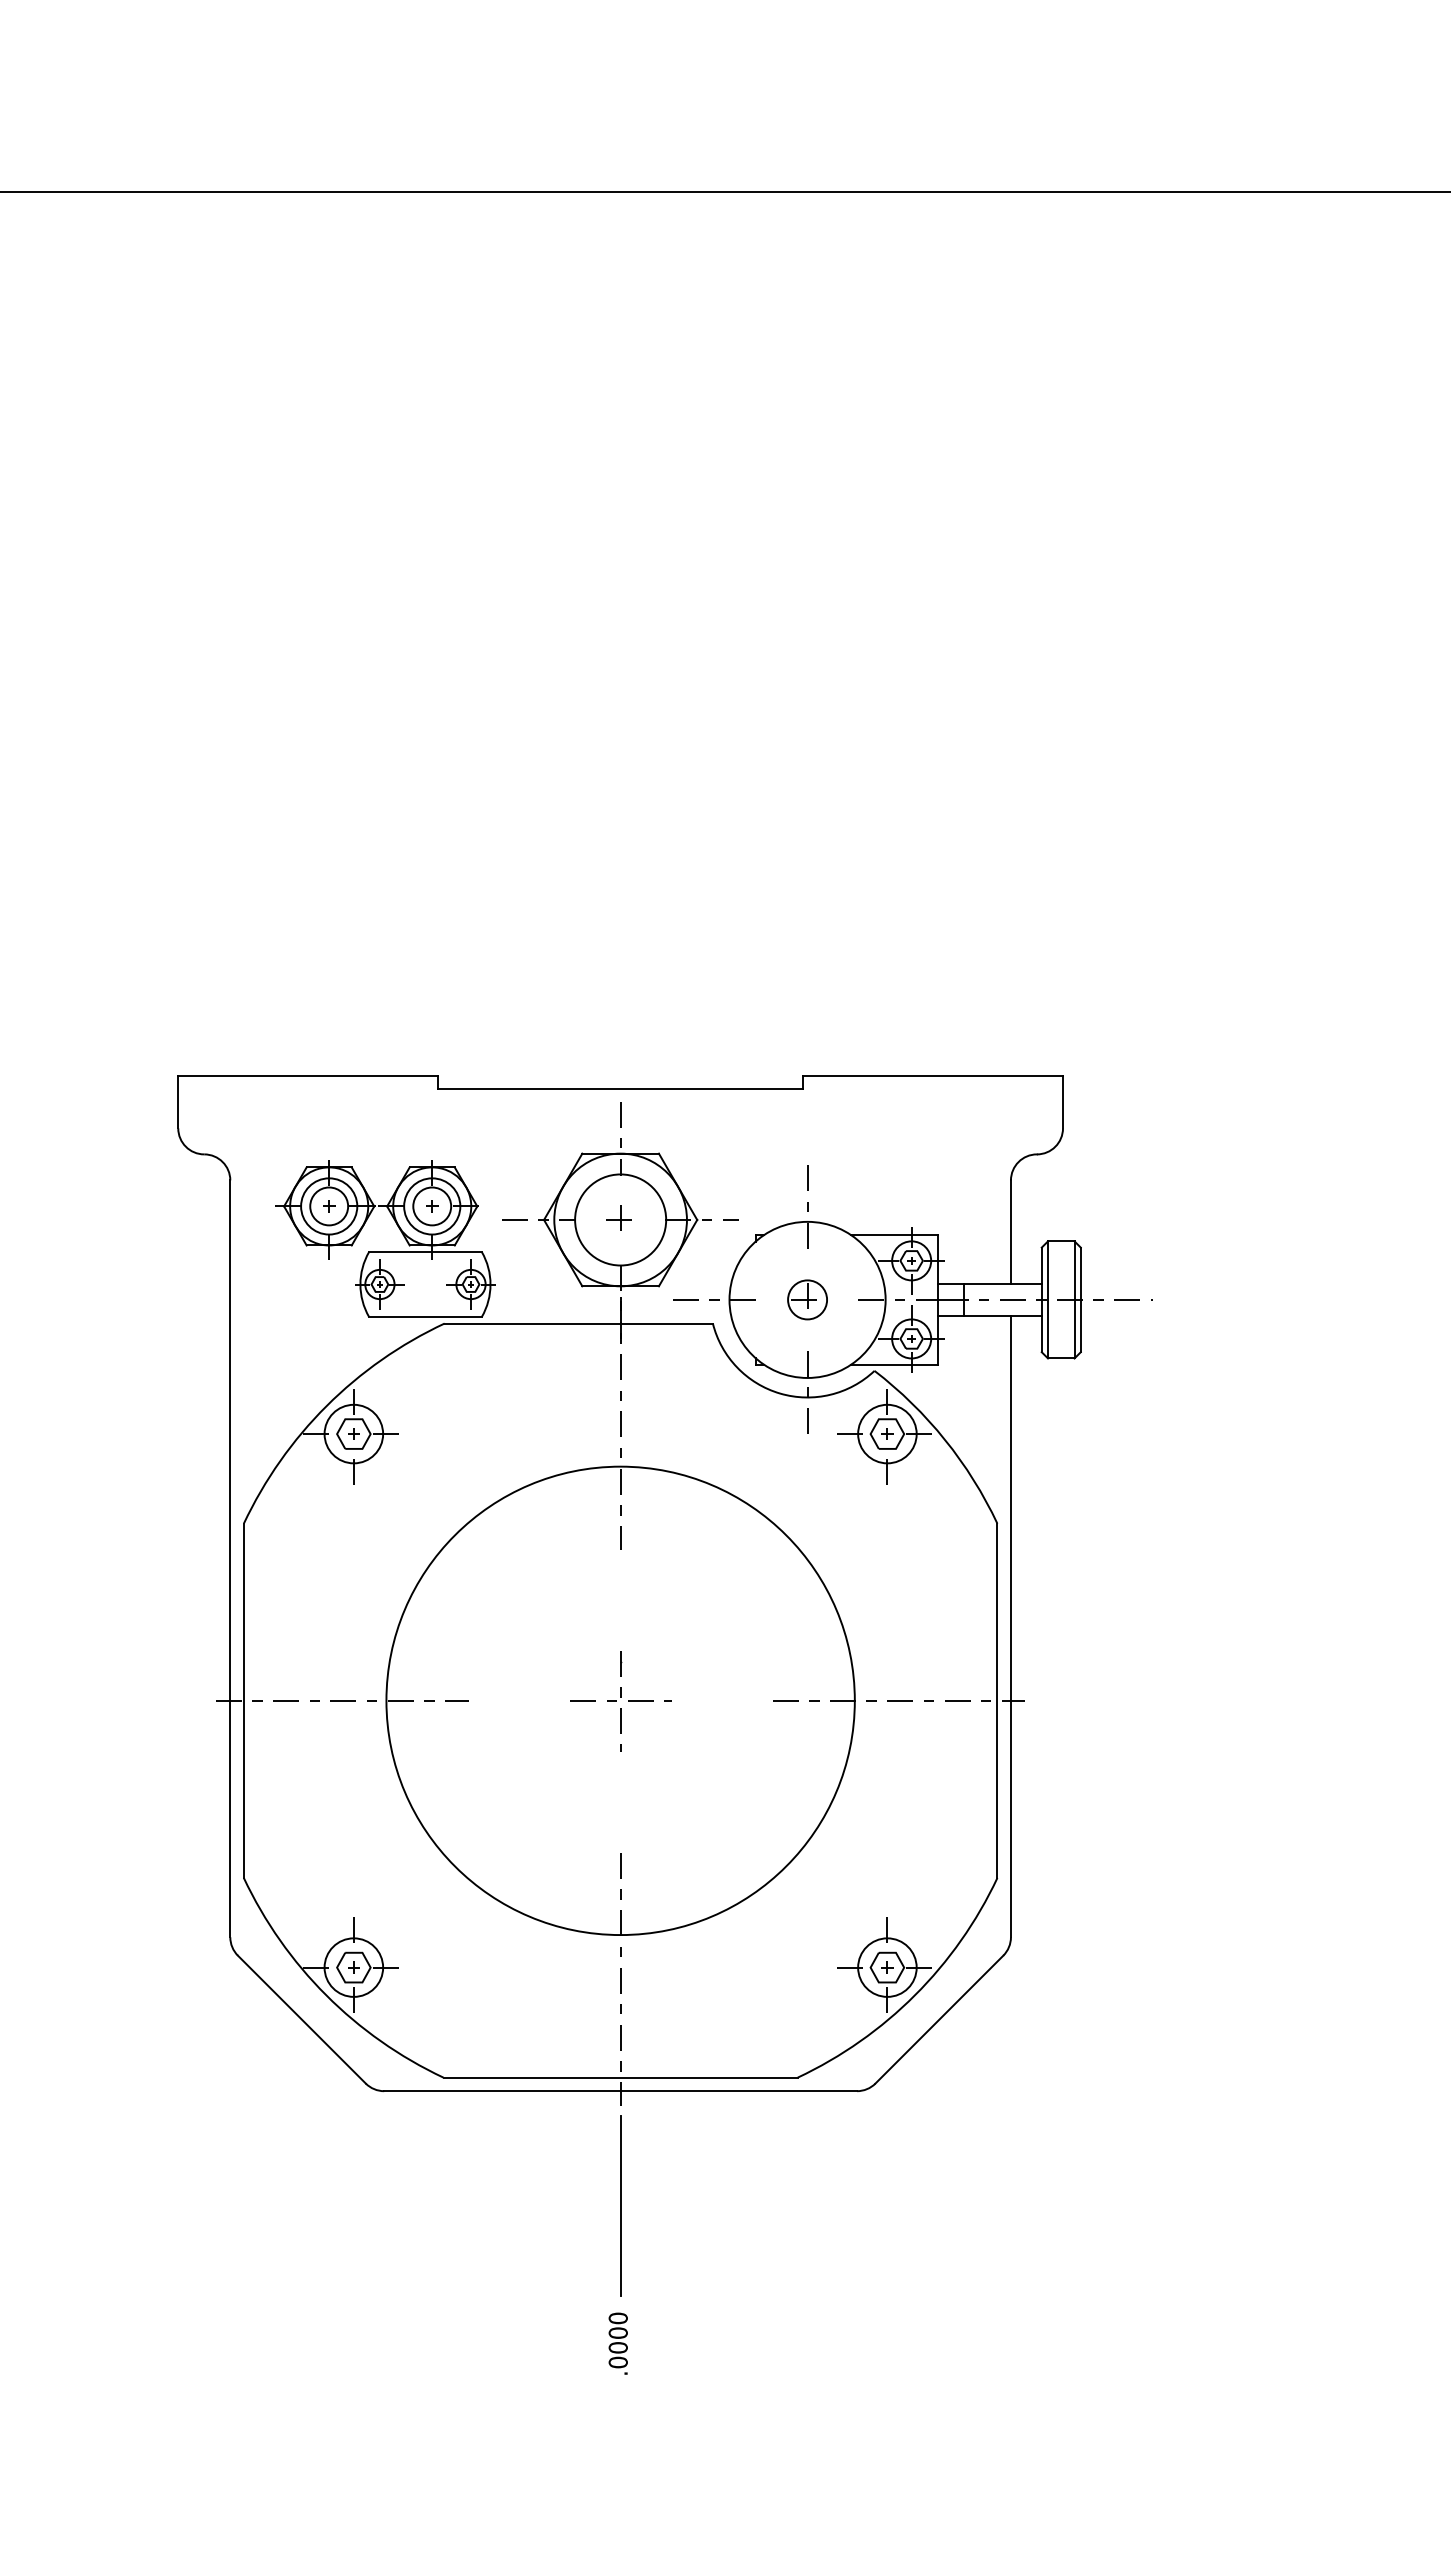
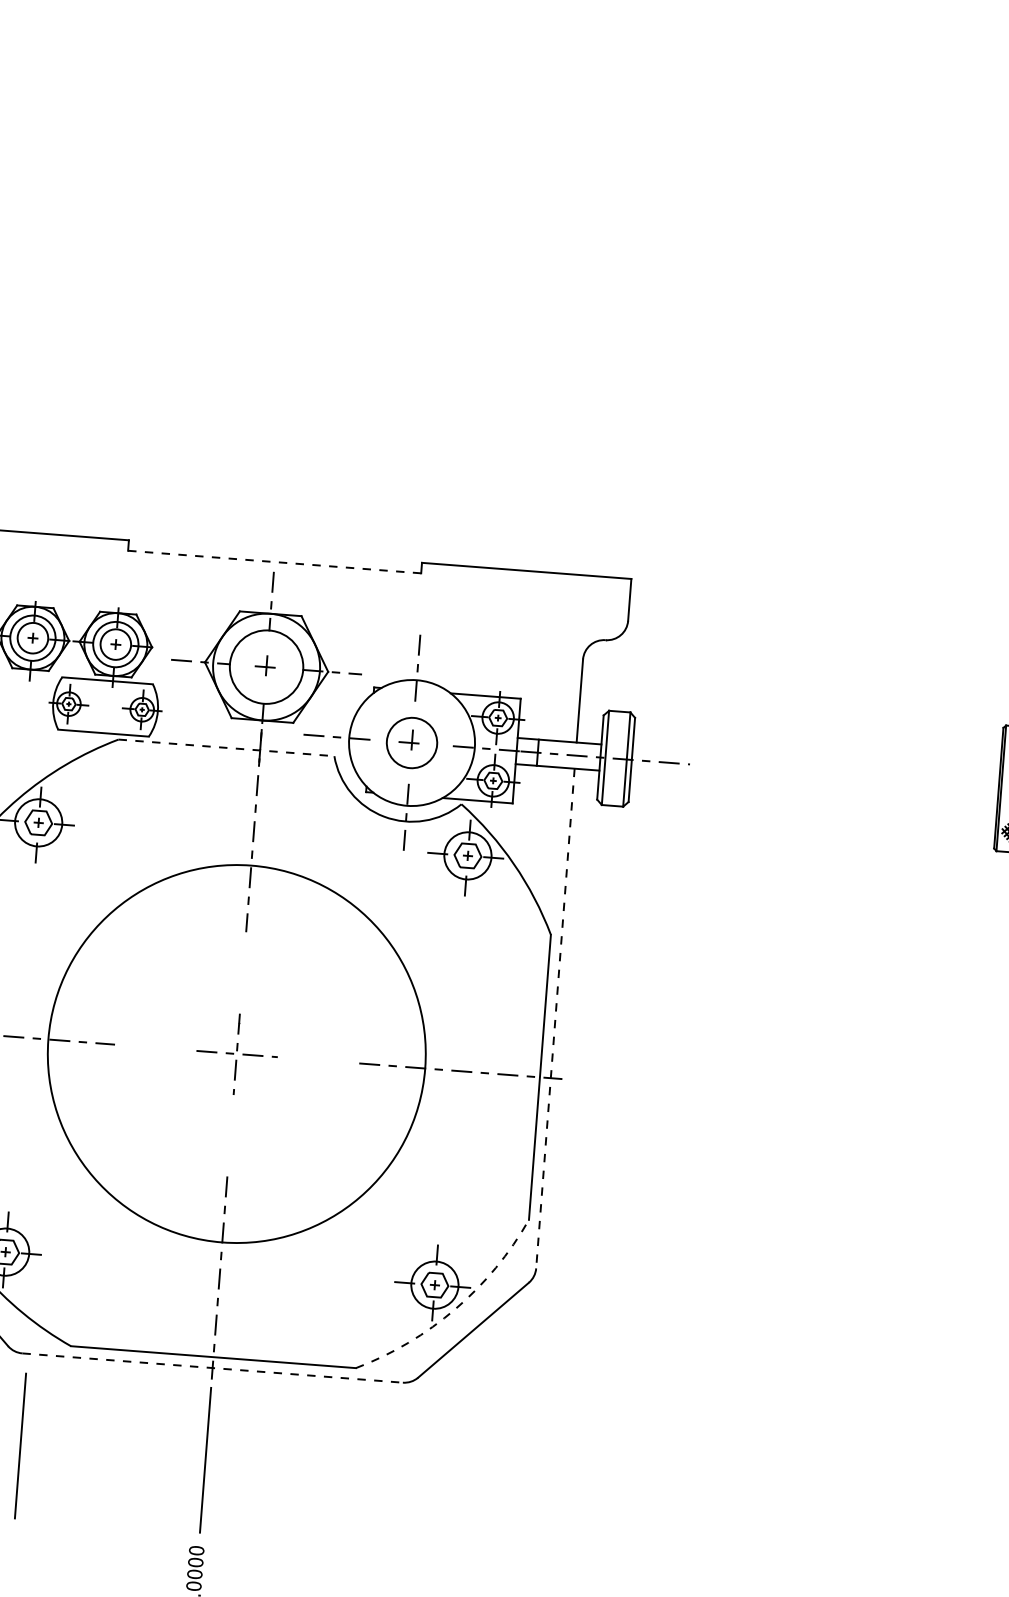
line: (621, 1089) -> (275, 562), solid -> dashed
circle: (807, 1299) -> (411, 742), size x1.6
line: (579, 1323) -> (227, 747), solid -> dashed
line: (1010, 1626) -> (555, 1018), solid -> dashed
arc: (915, 1995) -> (455, 1309), solid -> dashed
line: (621, 2091) -> (213, 1368), solid -> dashed
line: (390, 2205) -> (20, 1445), added

